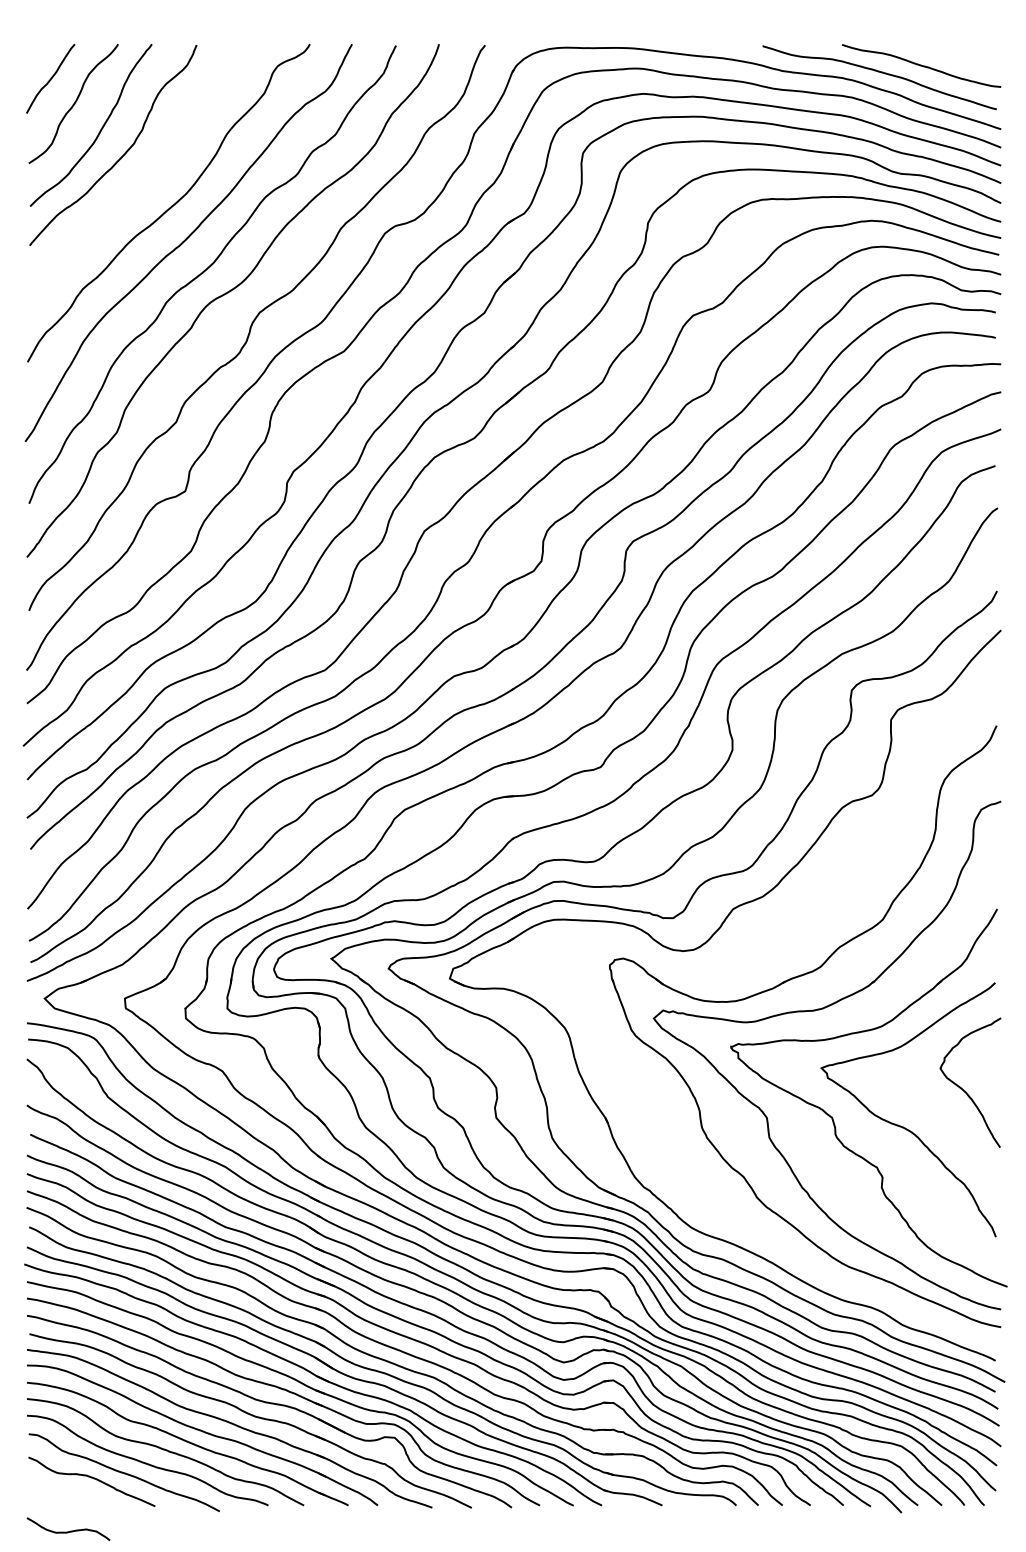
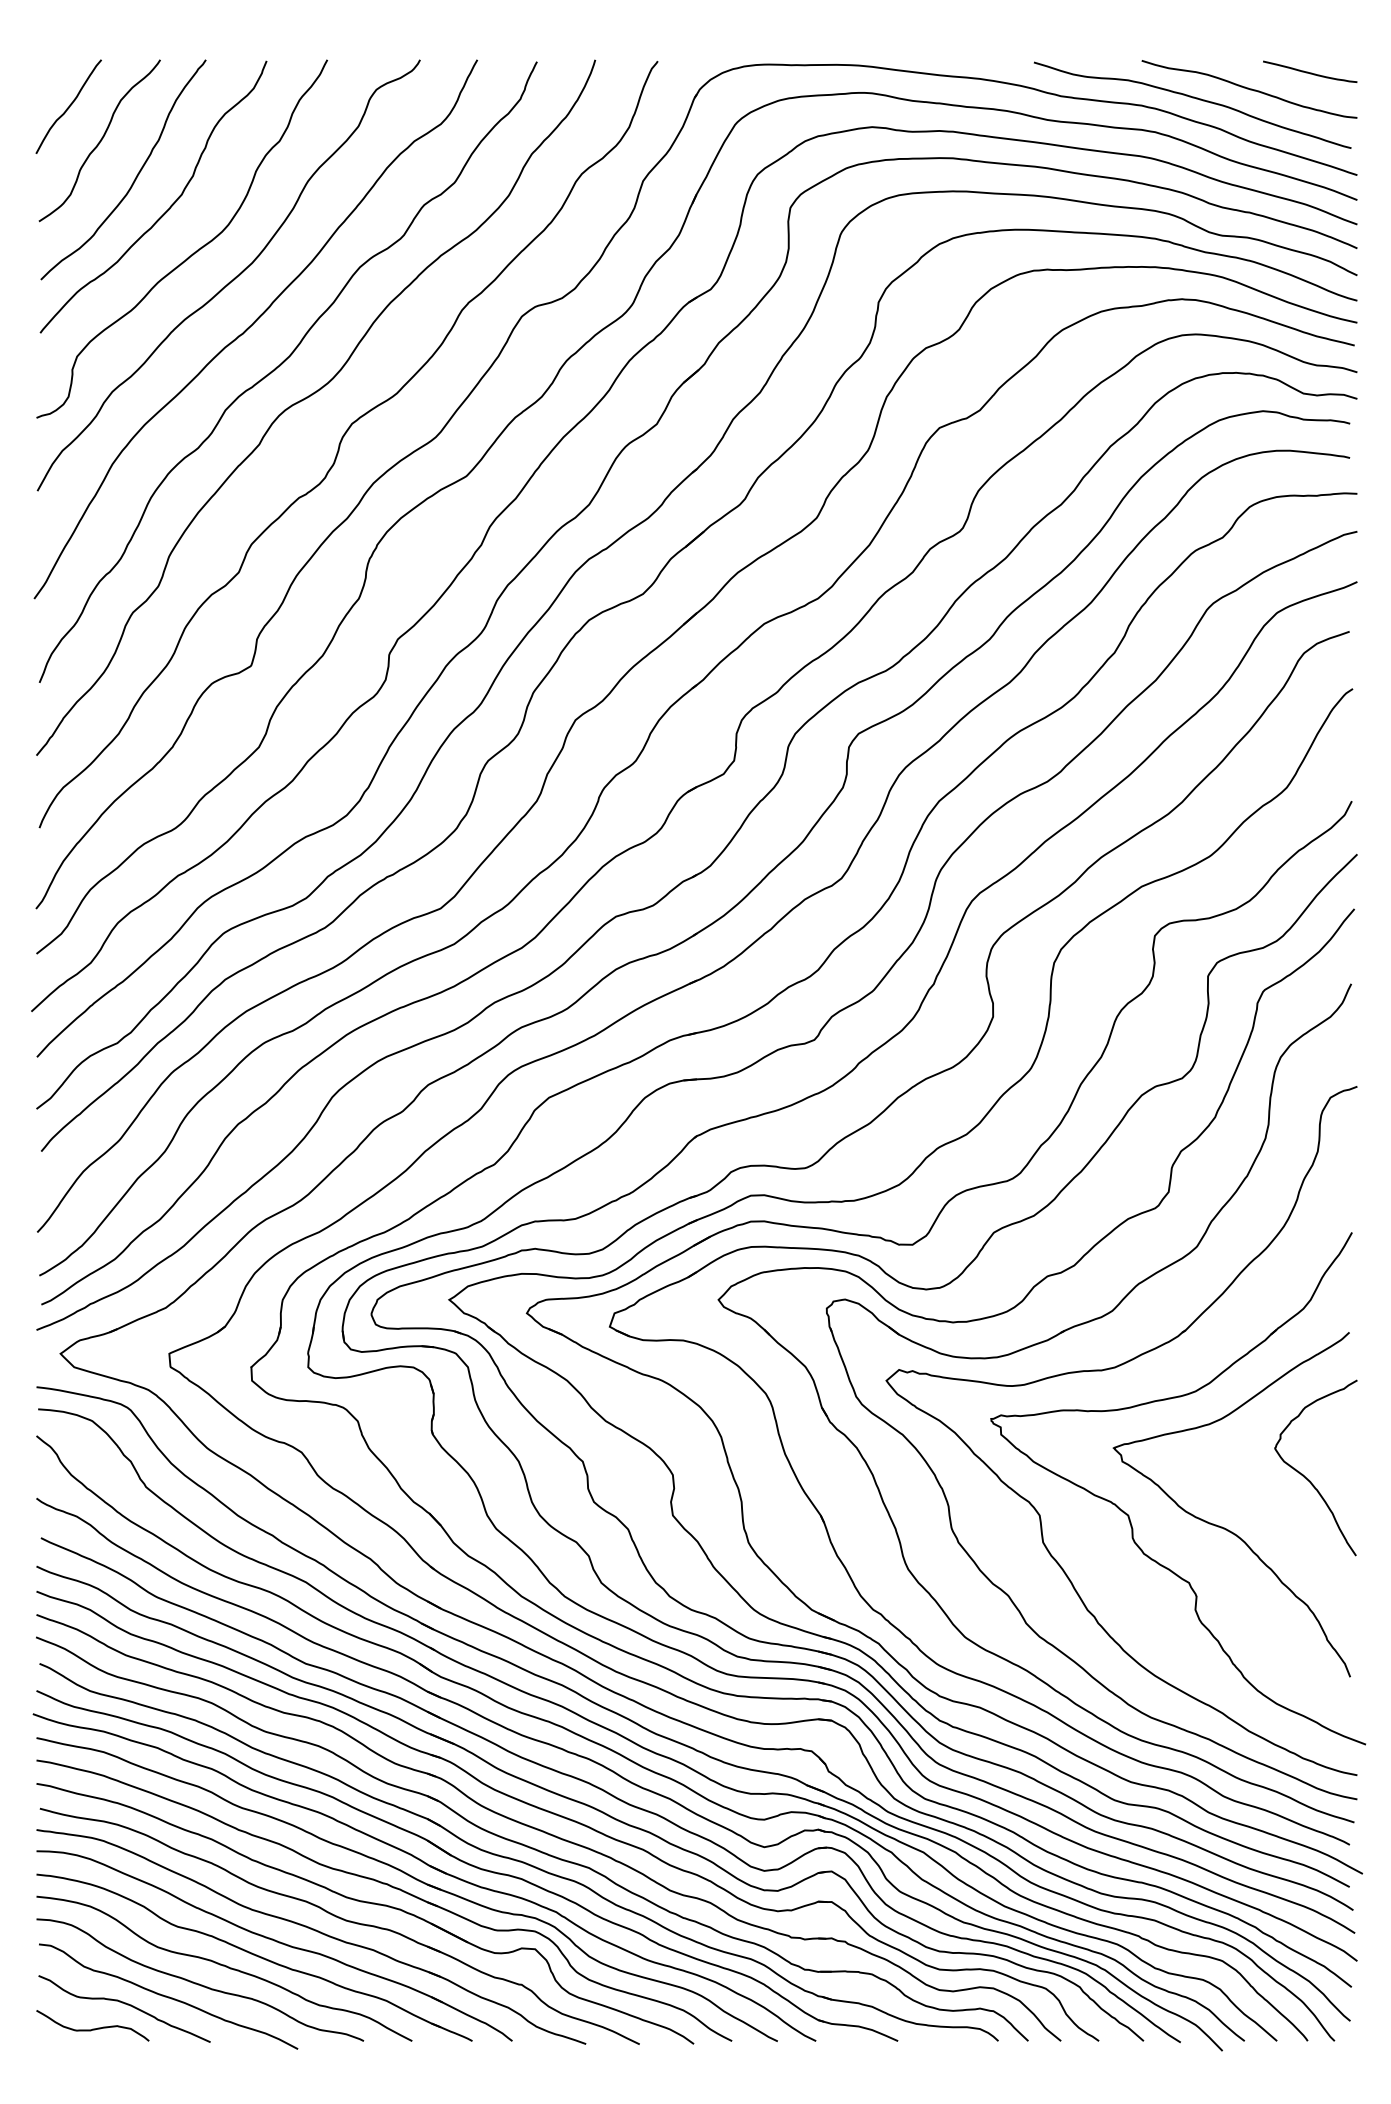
curve: (966, 53) -> (1310, 72), added
curve: (140, 187) -> (190, 254), added
part: (743, 968) -> (1008, 1312), added
curve: (70, 1530) -> (95, 2027), moved

